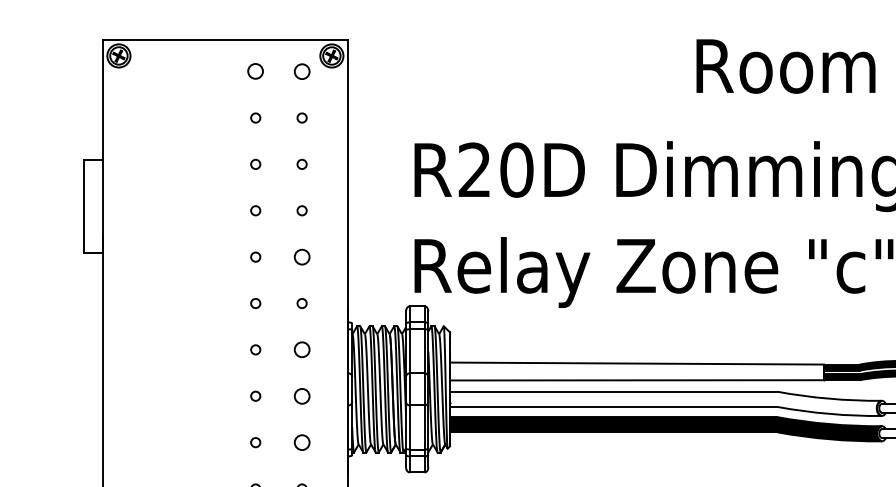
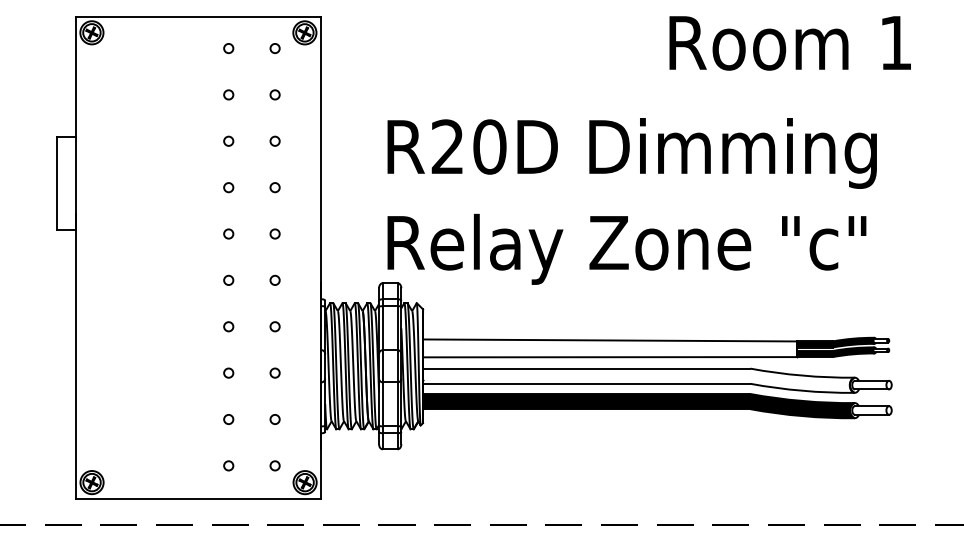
circle: (255, 71) -> (228, 48), size x0.62
circle: (301, 71) -> (274, 48), size x0.62
circle: (301, 256) -> (274, 233), size x0.62
circle: (301, 349) -> (274, 326), size x0.62
circle: (301, 395) -> (274, 372), size x0.62
circle: (301, 442) -> (274, 419), size x0.62

